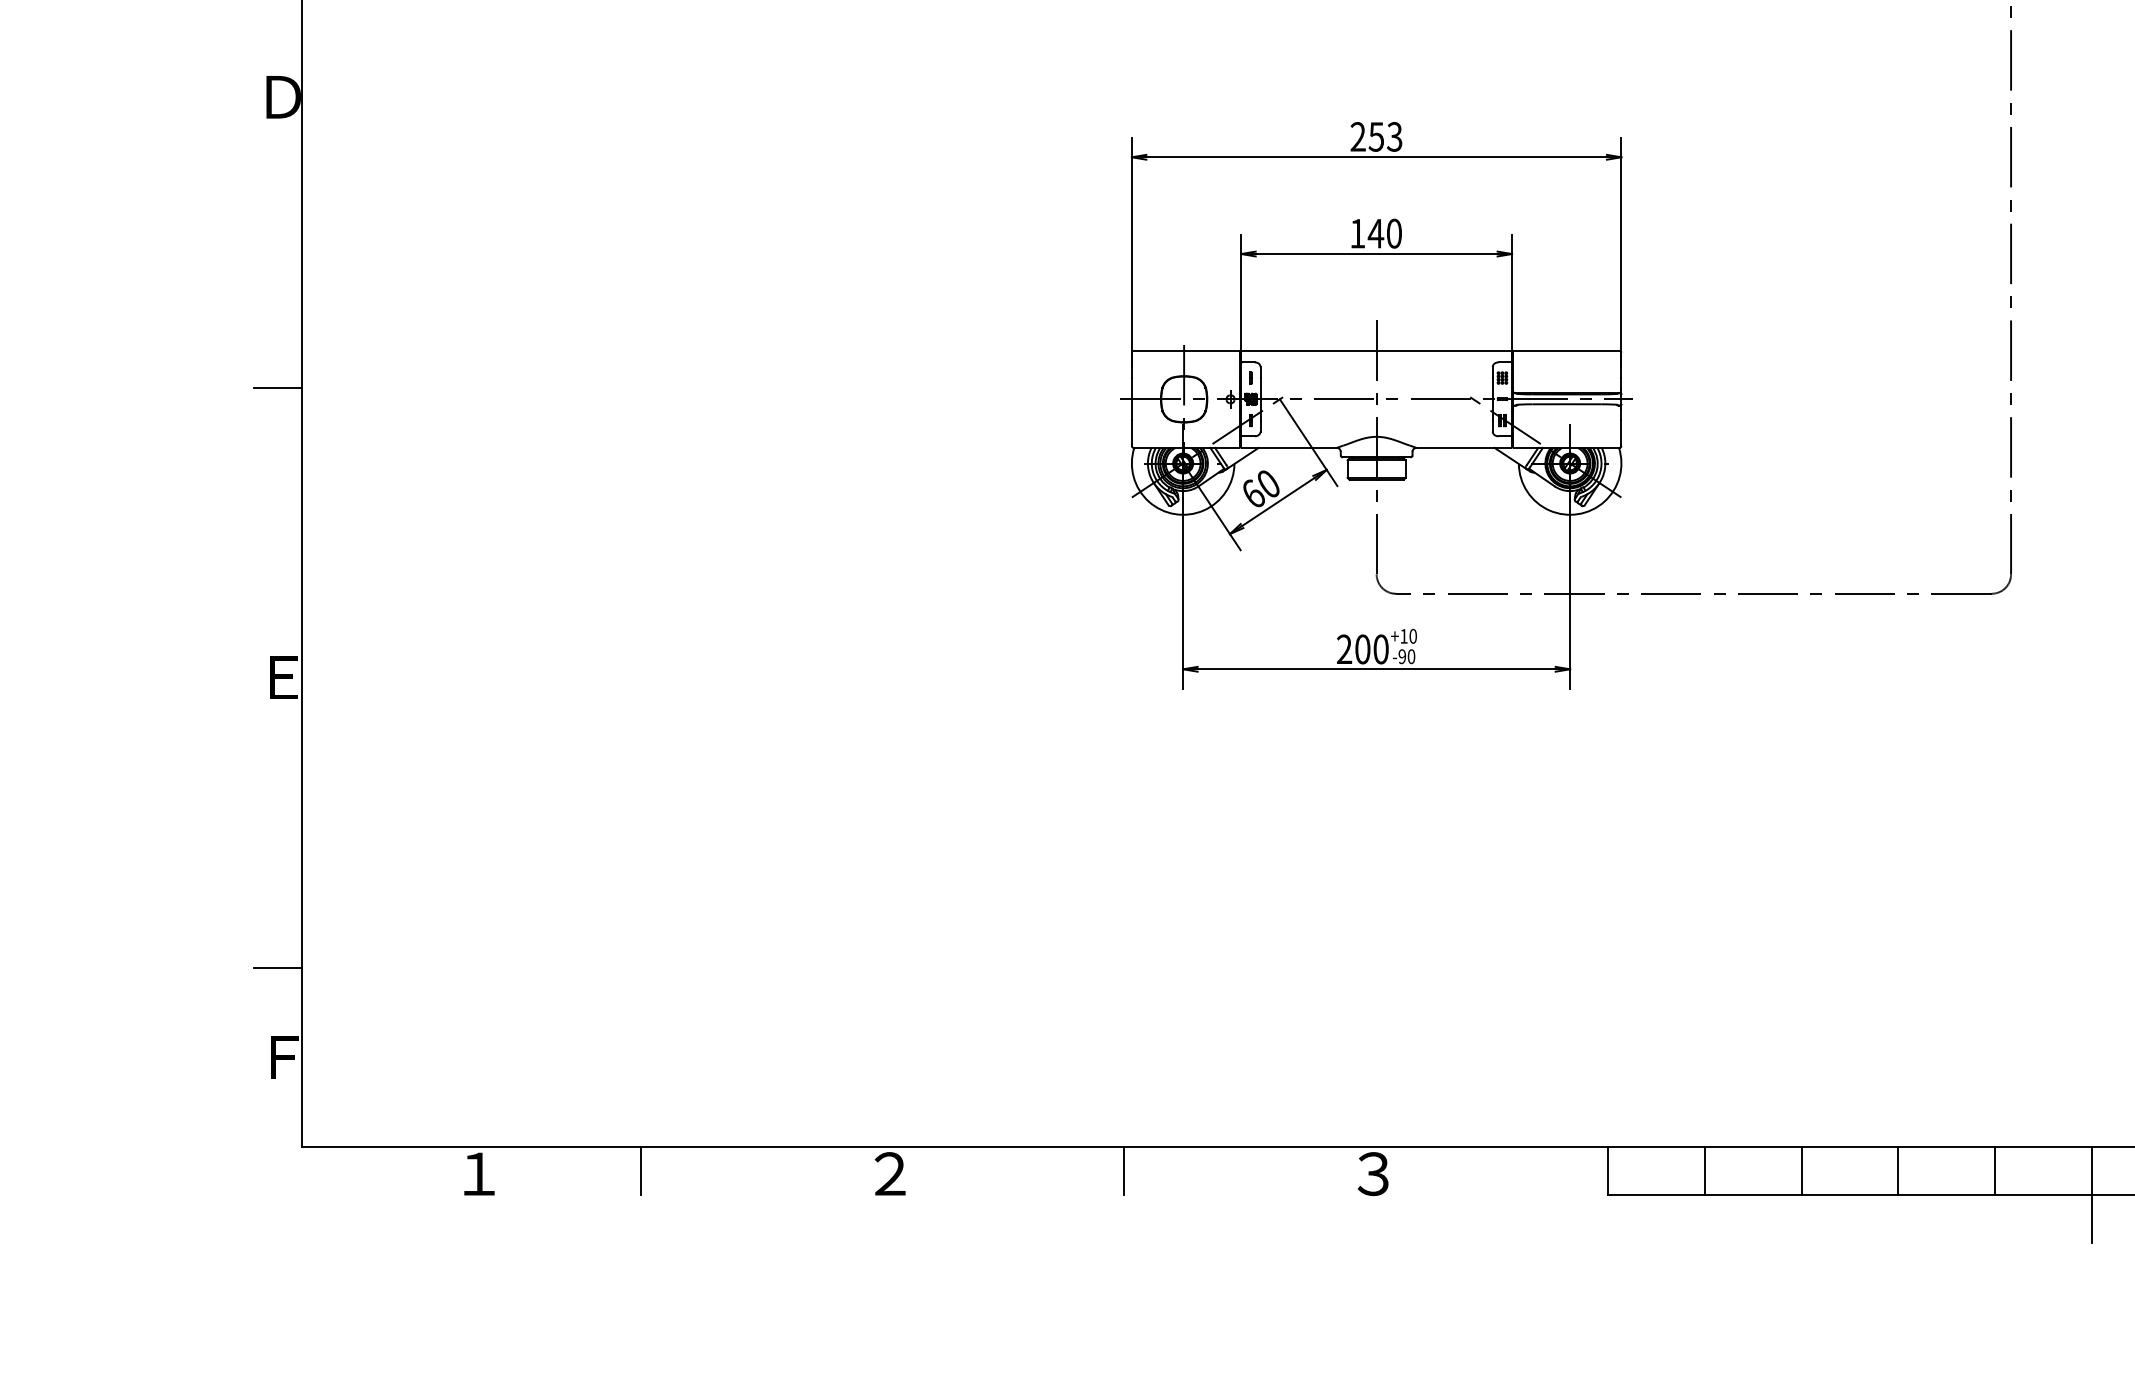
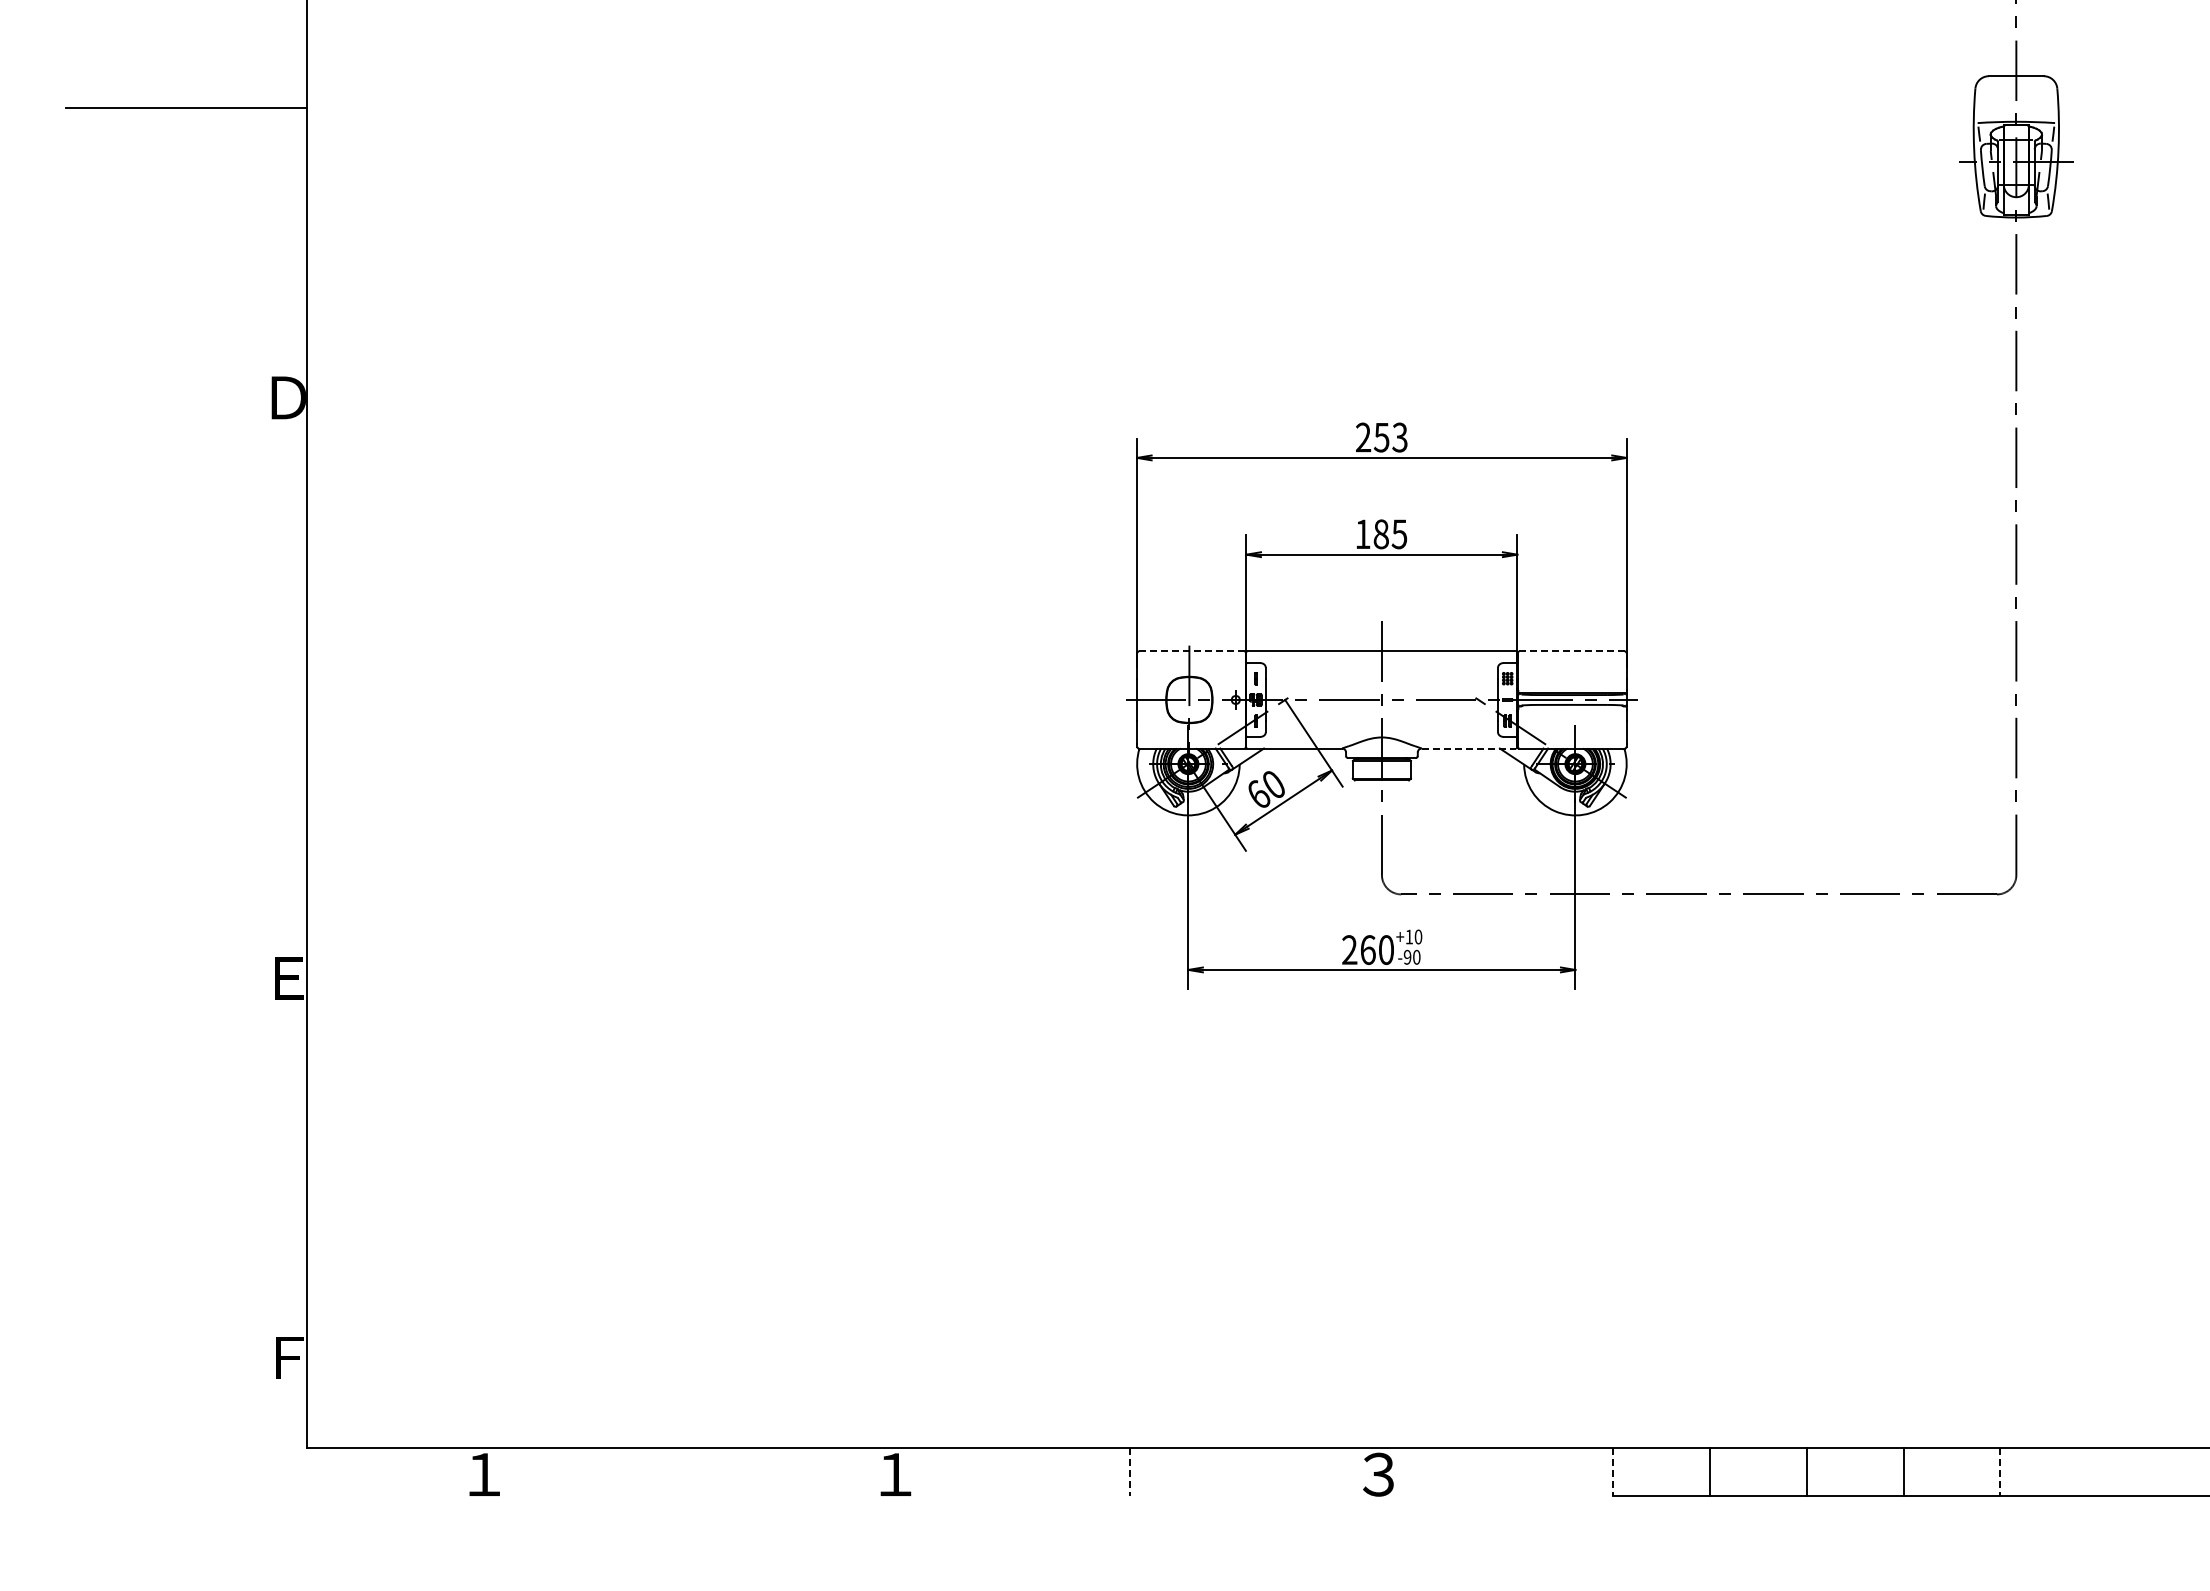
text: (1385, 233) -> (1390, 534), 140 -> 185
line: (1186, 350) -> (1191, 651), solid -> dashed
line: (1567, 350) -> (1572, 651), solid -> dashed
line: (277, 387) -> (282, 688), removed
line: (1464, 447) -> (1469, 748), solid -> dashed
text: (1362, 648) -> (1367, 949), 200 -> 260
line: (277, 967) -> (282, 1268), removed
line: (640, 1170) -> (645, 1471), removed
line: (1124, 1171) -> (1129, 1472), solid -> dashed
line: (1608, 1171) -> (1613, 1472), solid -> dashed
line: (1995, 1171) -> (2000, 1472), solid -> dashed
text: (890, 1172) -> (895, 1473), ２ -> １
line: (2092, 1194) -> (2097, 1495), removed

